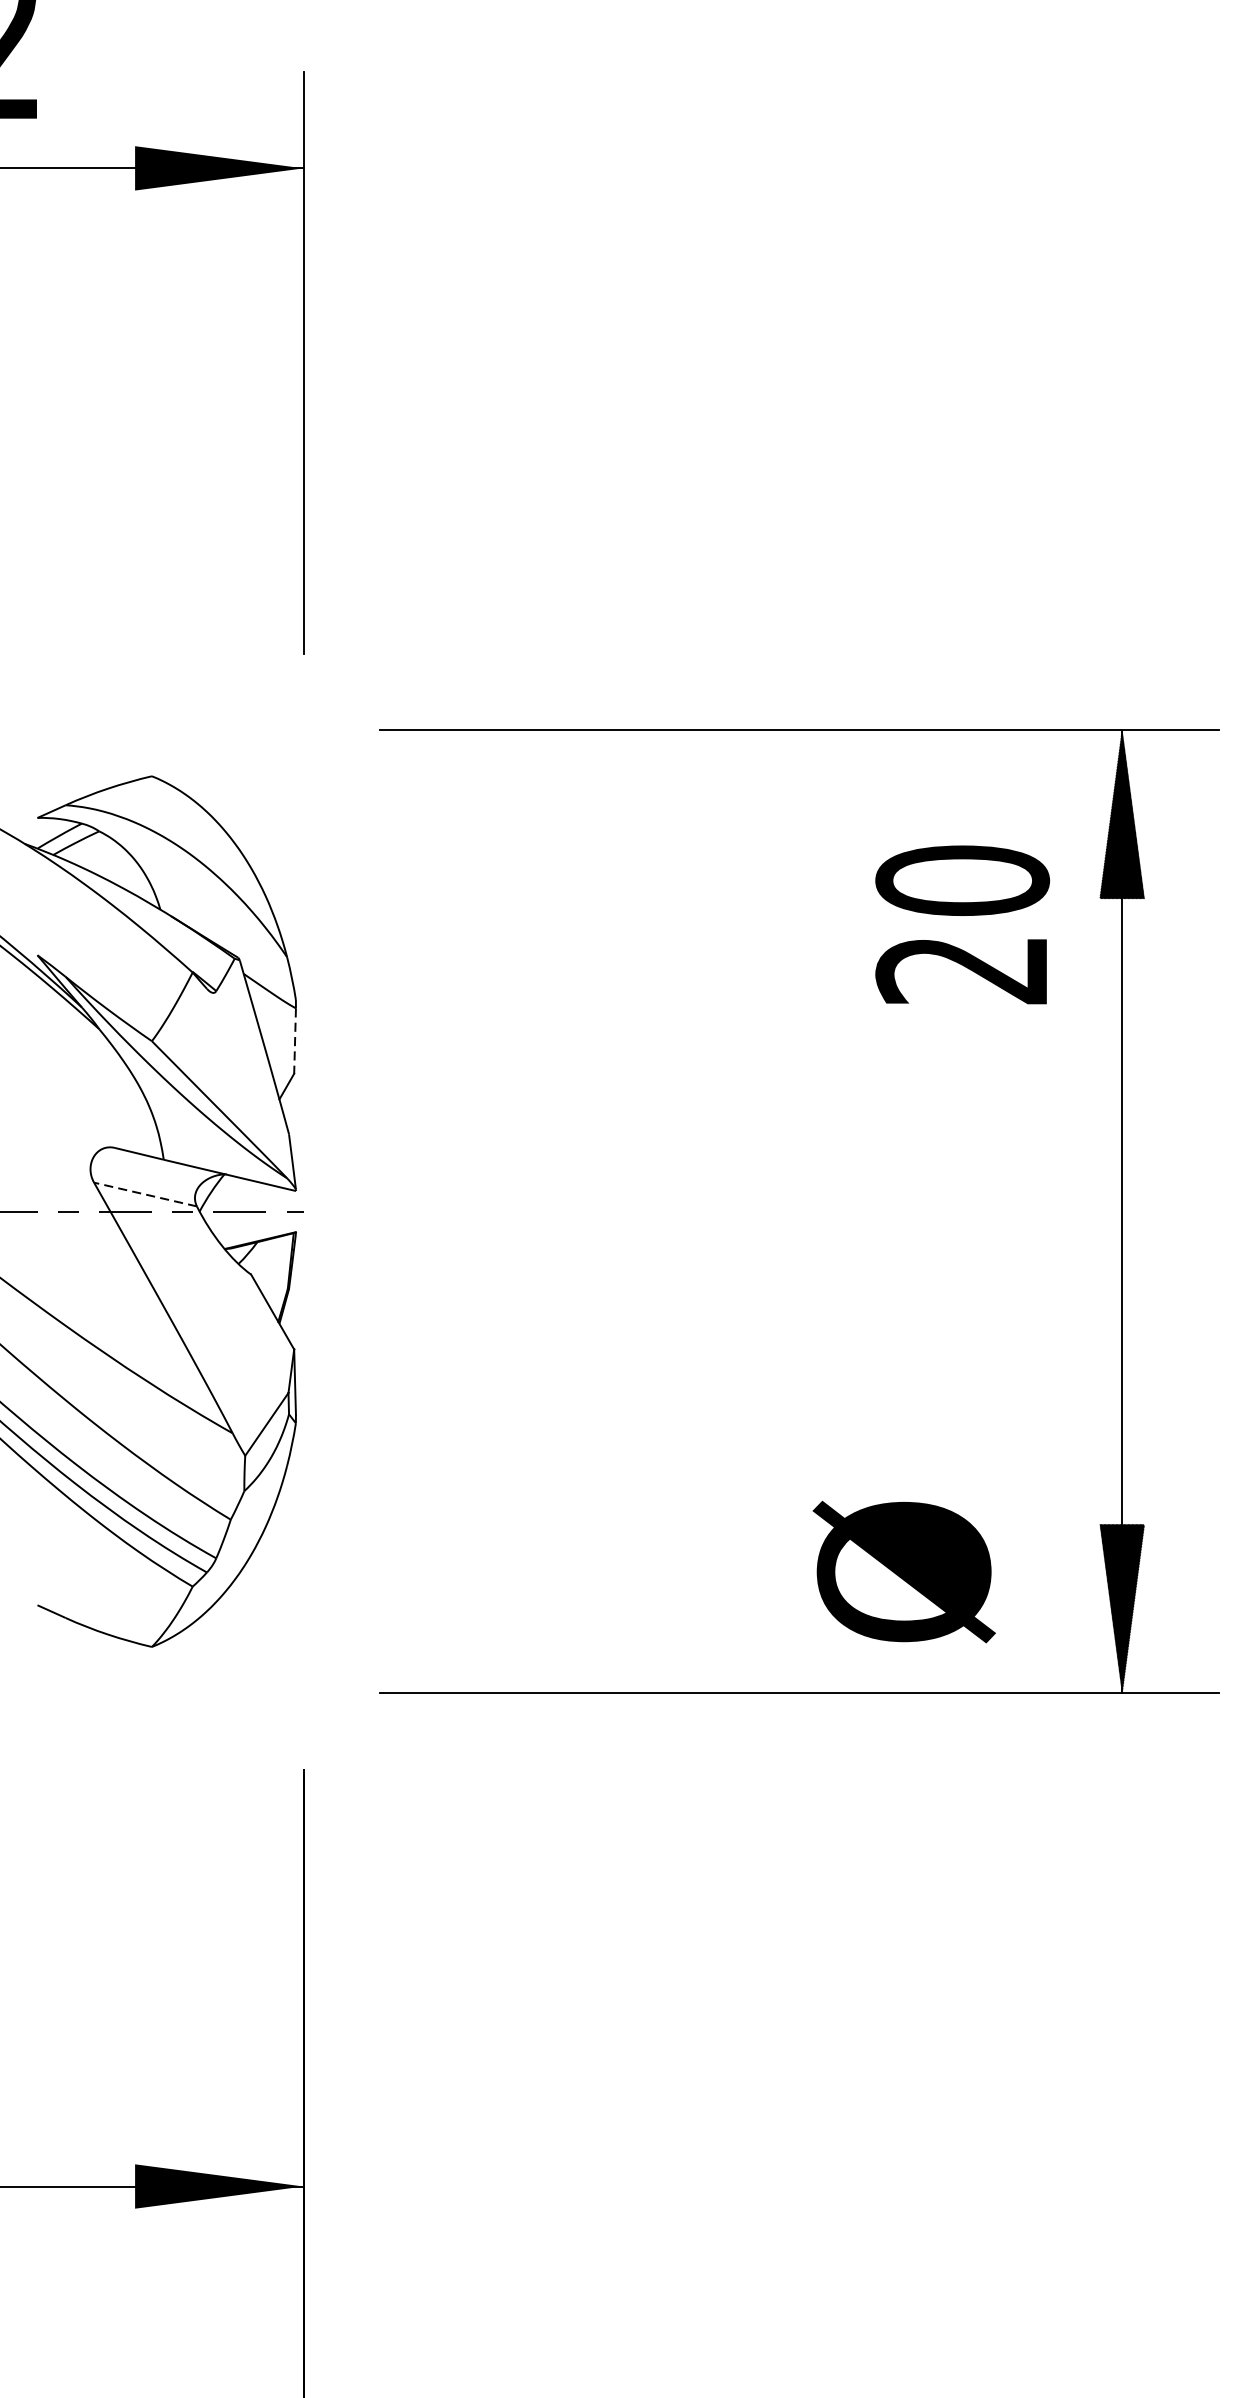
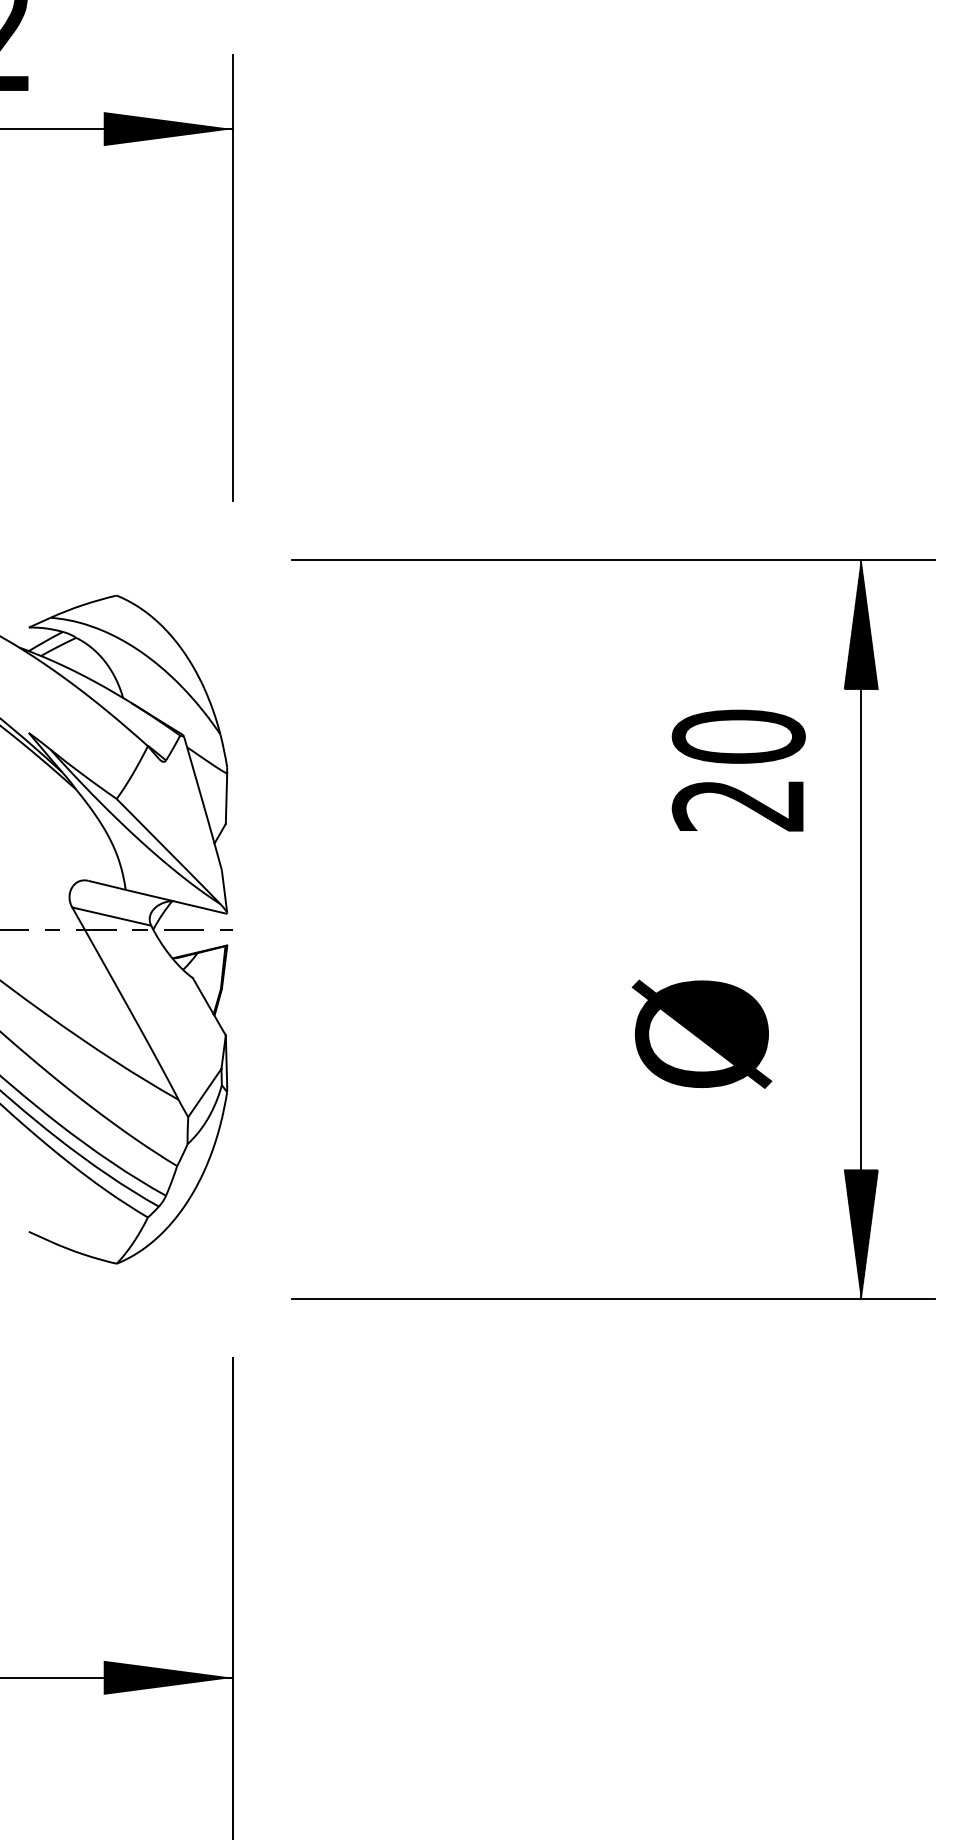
text: (962, 924) -> (738, 770), moved
line: (295, 1041) -> (226, 799), dashed -> solid
line: (145, 1194) -> (111, 916), dashed -> solid
text: (903, 1571) -> (701, 1033), moved

